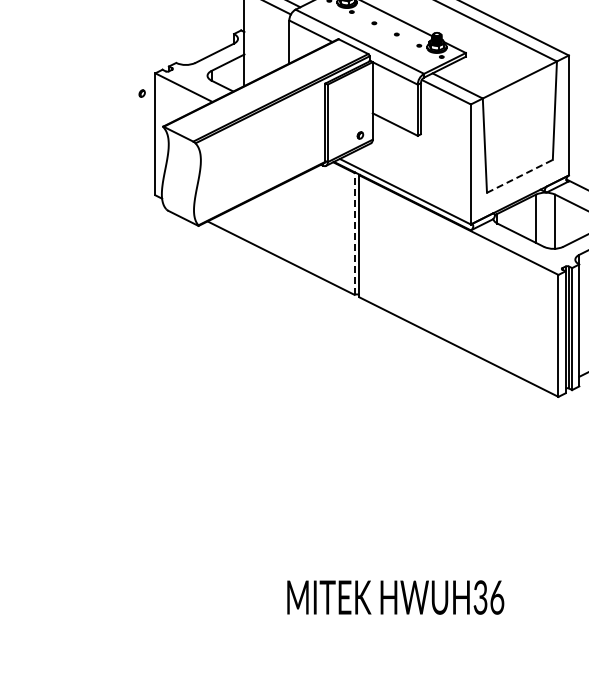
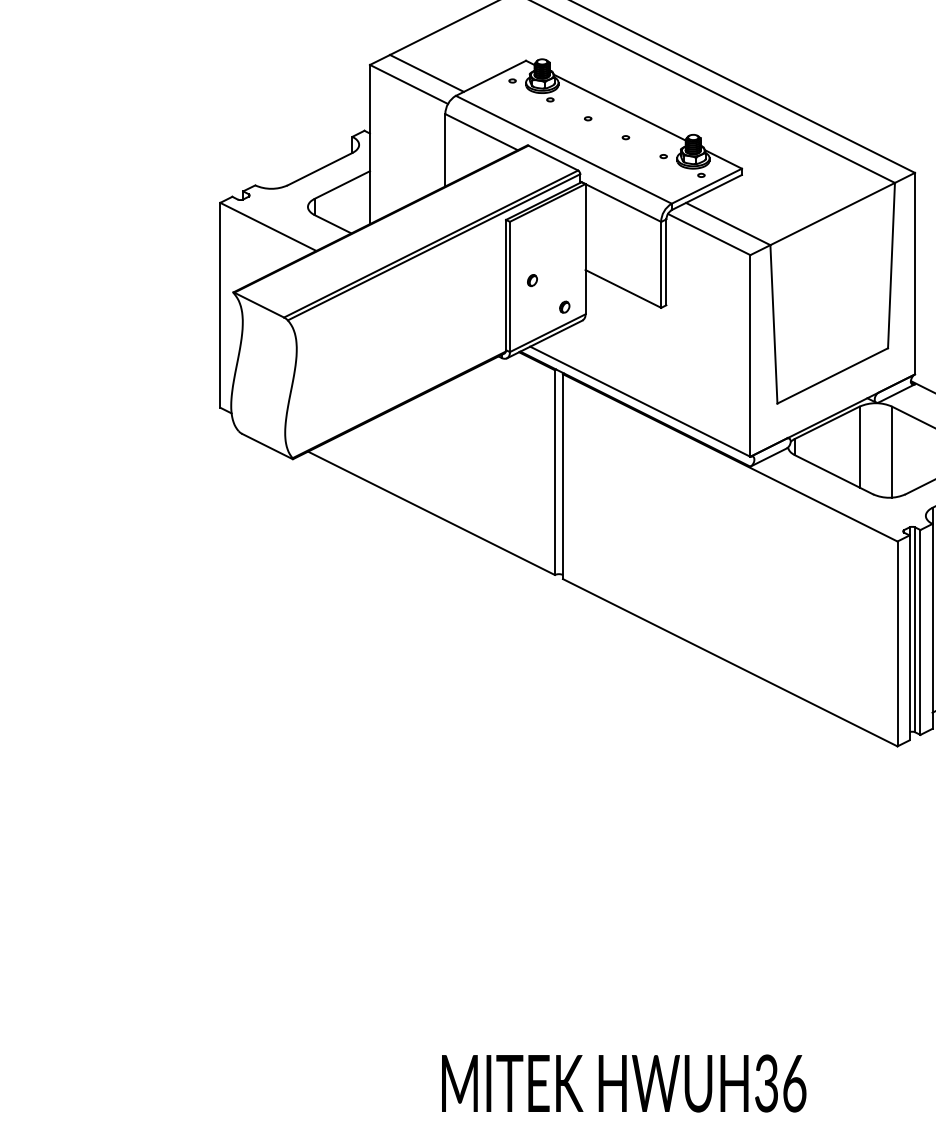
part: (141, 93) -> (531, 280), moved
line: (519, 176) -> (832, 376), dashed -> solid
line: (354, 233) -> (554, 471), dashed -> solid

